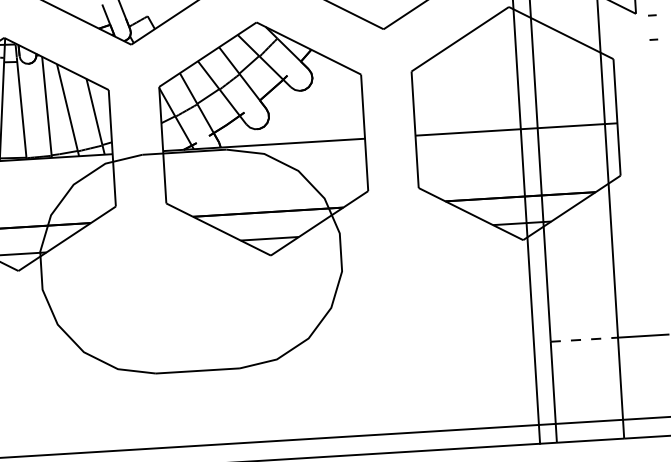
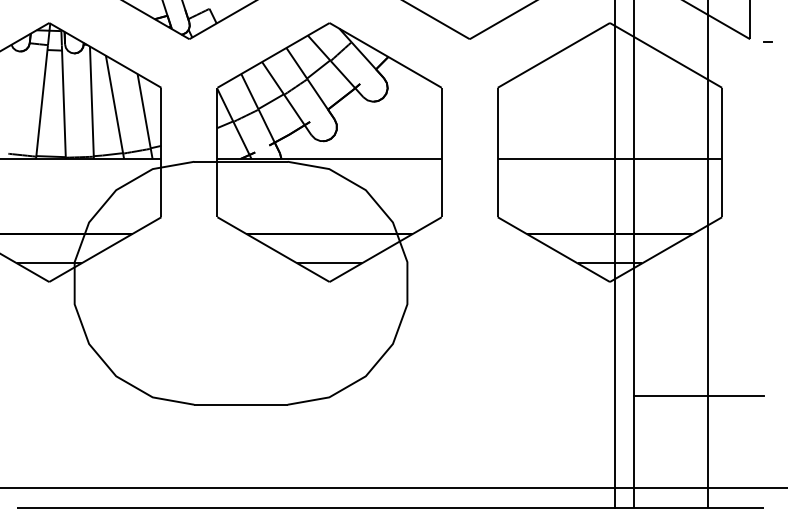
line: (653, 39) -> (767, 68), removed
line: (584, 339) -> (671, 396), dashed -> solid

